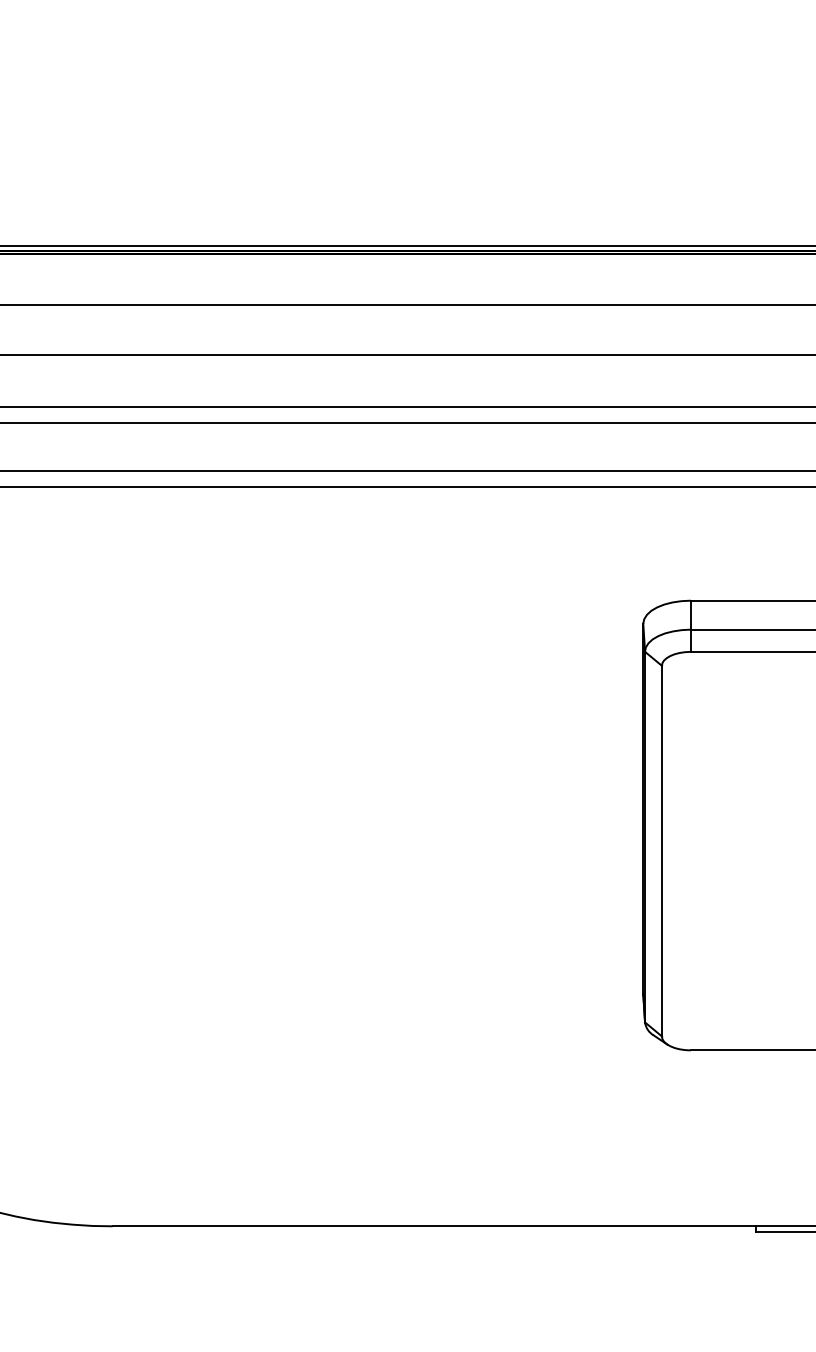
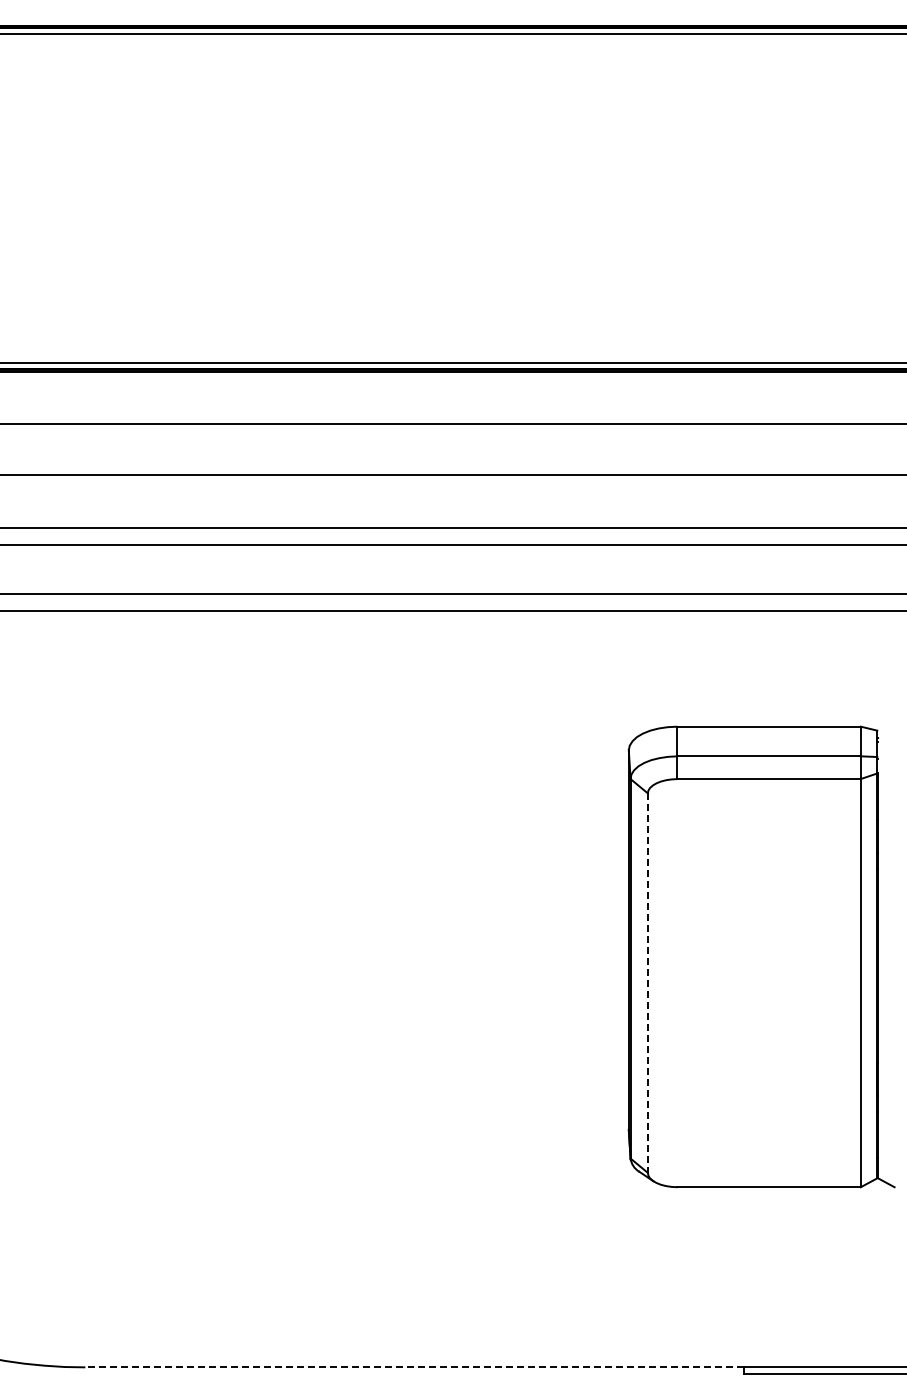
line: (661, 851) -> (647, 983), solid -> dashed
line: (434, 1226) -> (414, 1367), solid -> dashed

